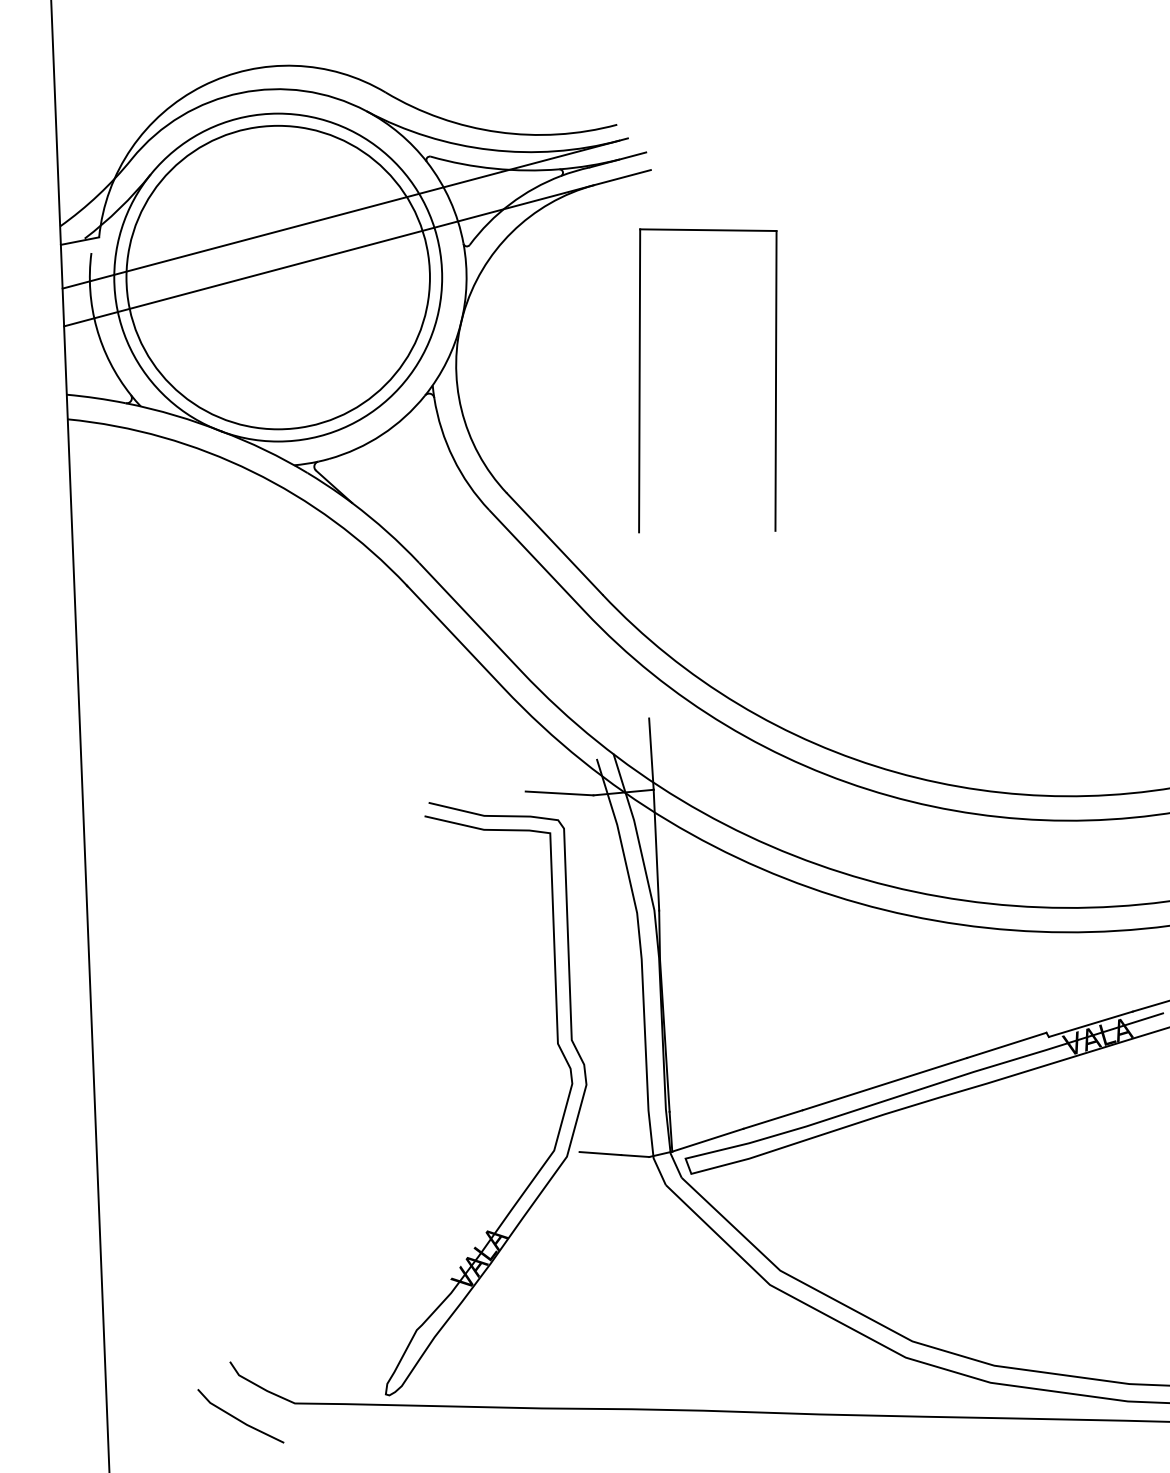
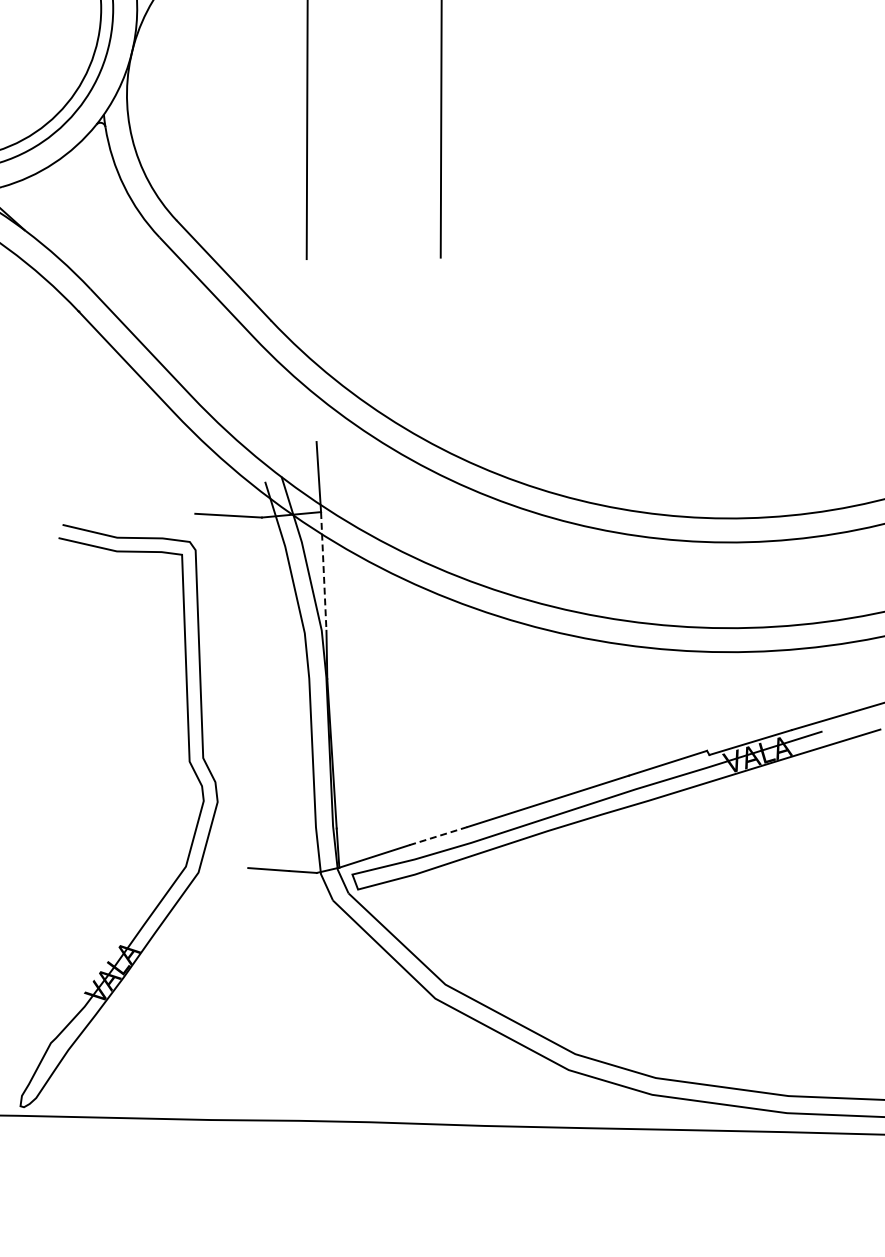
line: (656, 850) -> (323, 571), solid -> dashed
line: (773, 1119) -> (438, 836), solid -> dashed
part: (560, 1122) -> (192, 839), moved

